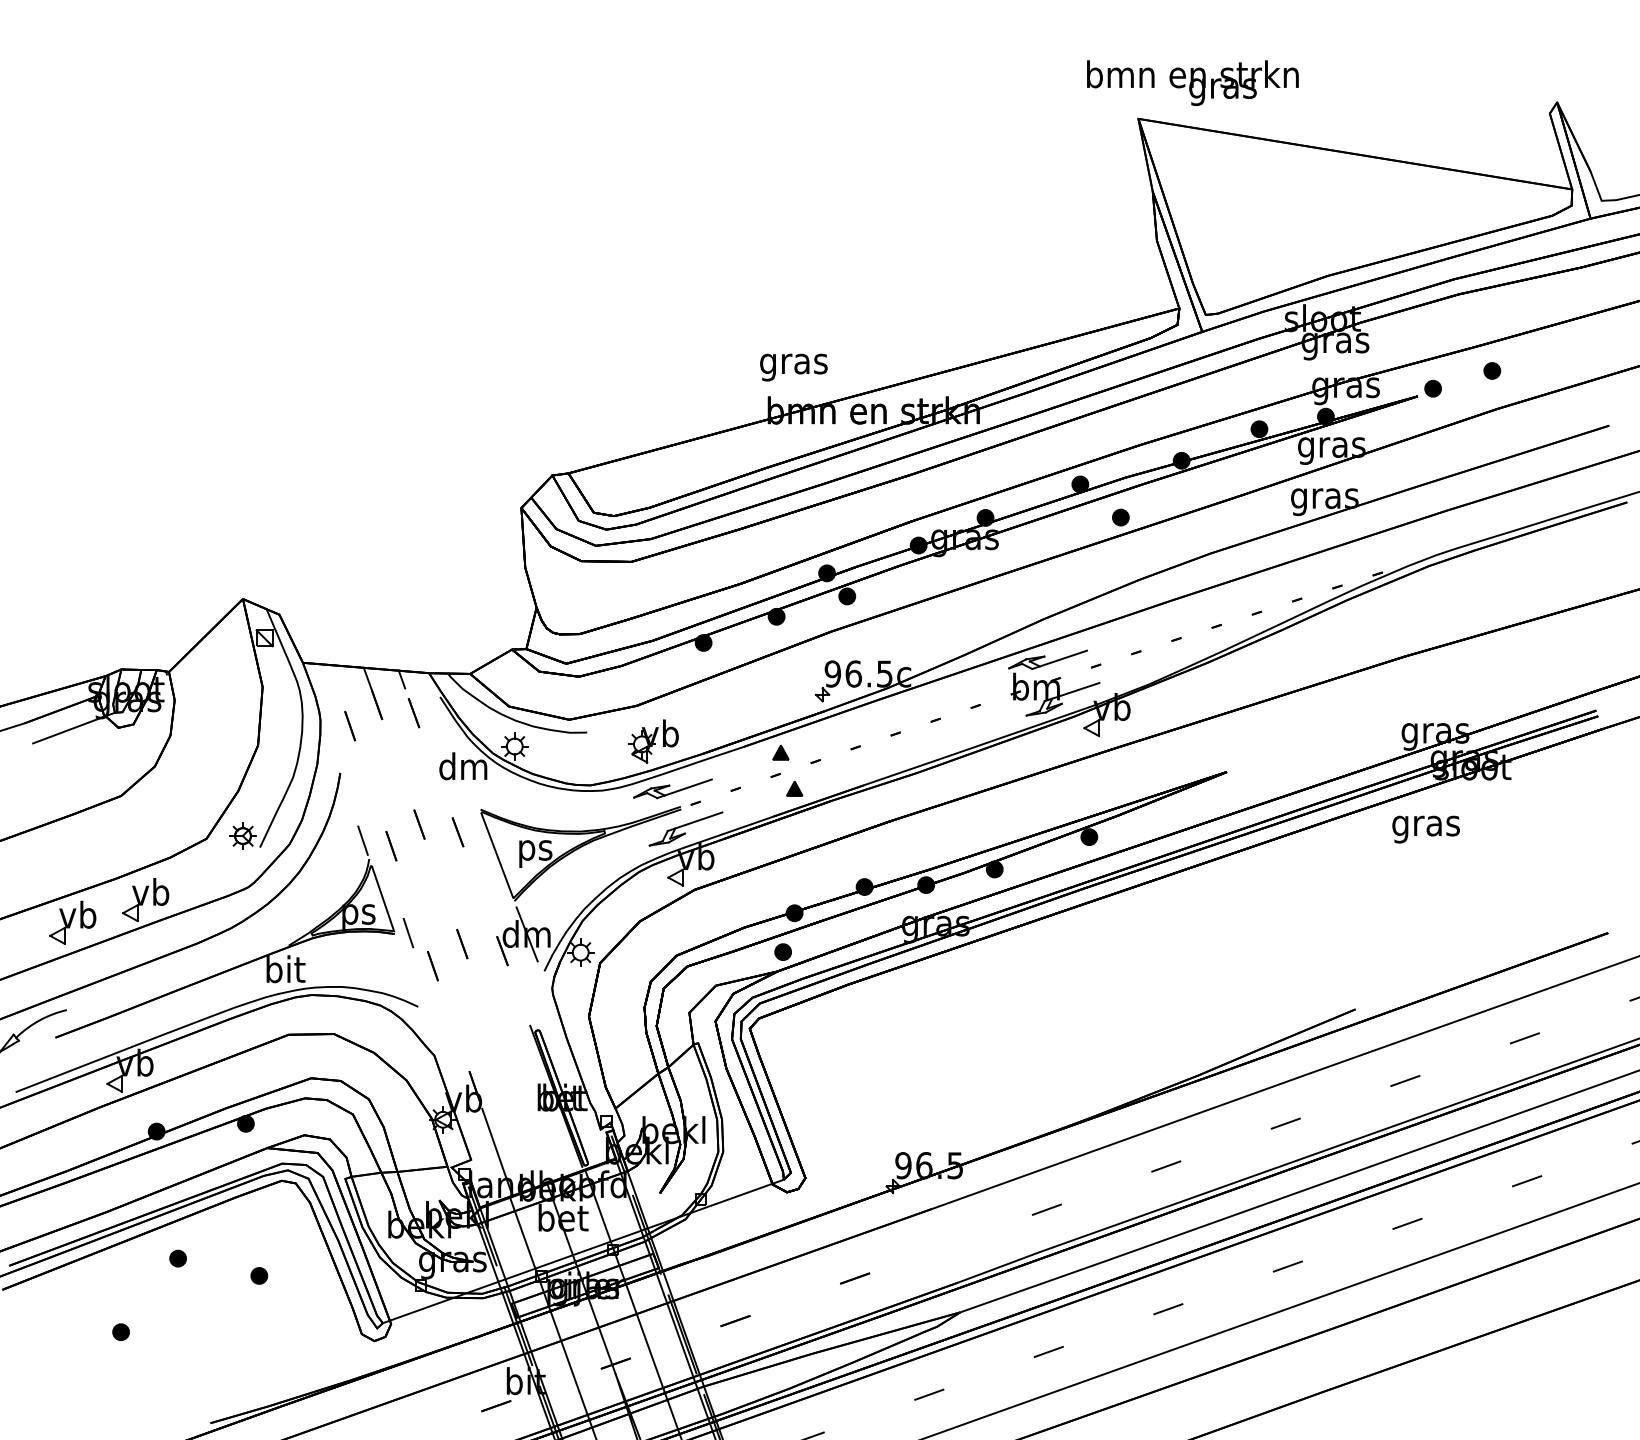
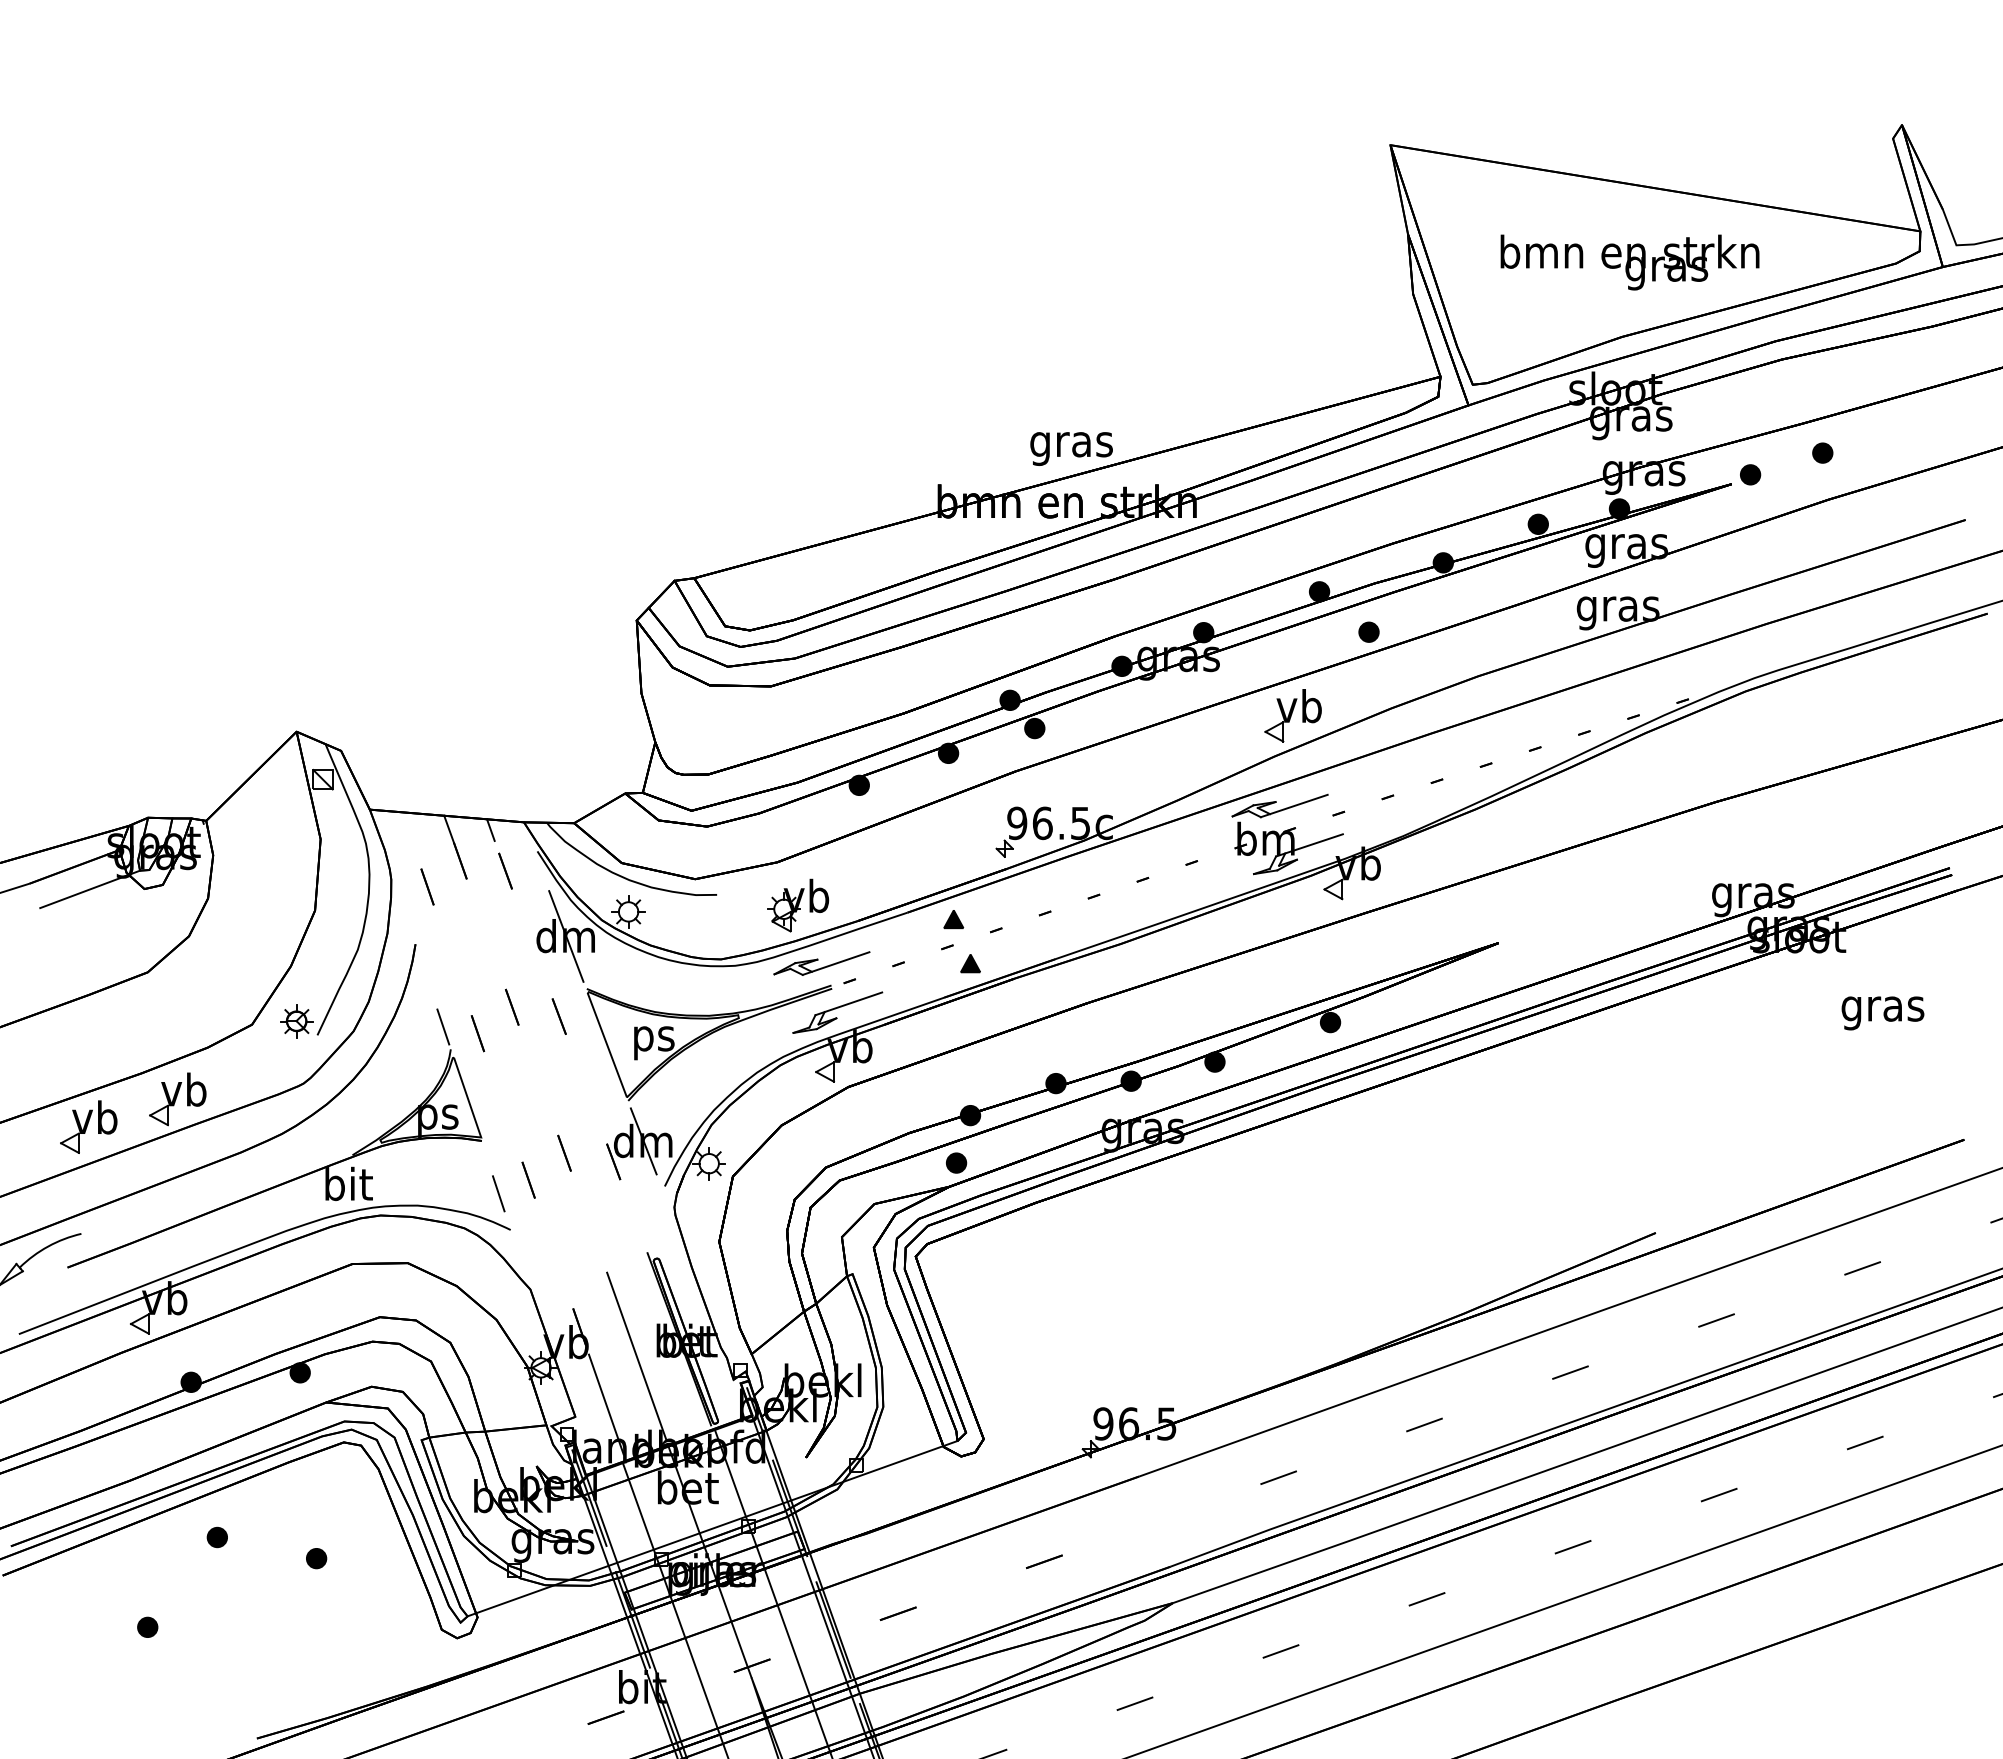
text: (1192, 83) -> (1629, 262), moved
text: (793, 367) -> (1071, 448), moved
part: (1058, 585) -> (1292, 715), added
line: (463, 766) -> (566, 936), added
text: (1425, 829) -> (1882, 1013), moved
line: (408, 932) -> (498, 1193), moved
line: (521, 1110) -> (636, 1356), added

